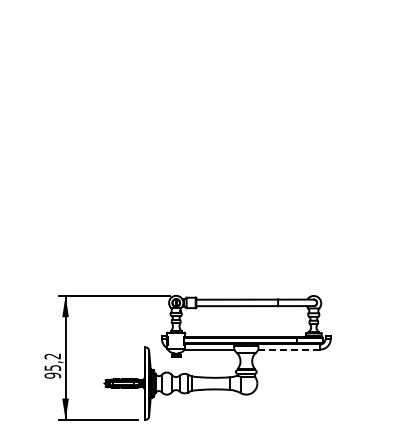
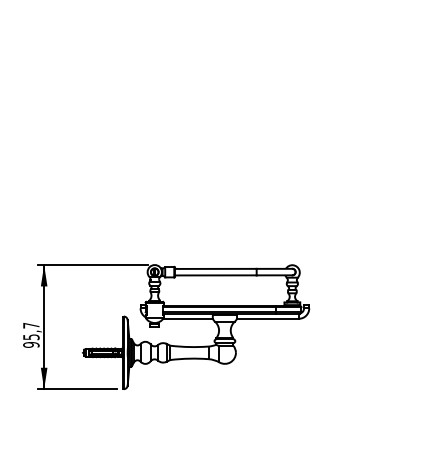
line: (288, 349) -> (267, 318), dashed -> solid
text: (52, 356) -> (31, 325), 95,2 -> 95,7

